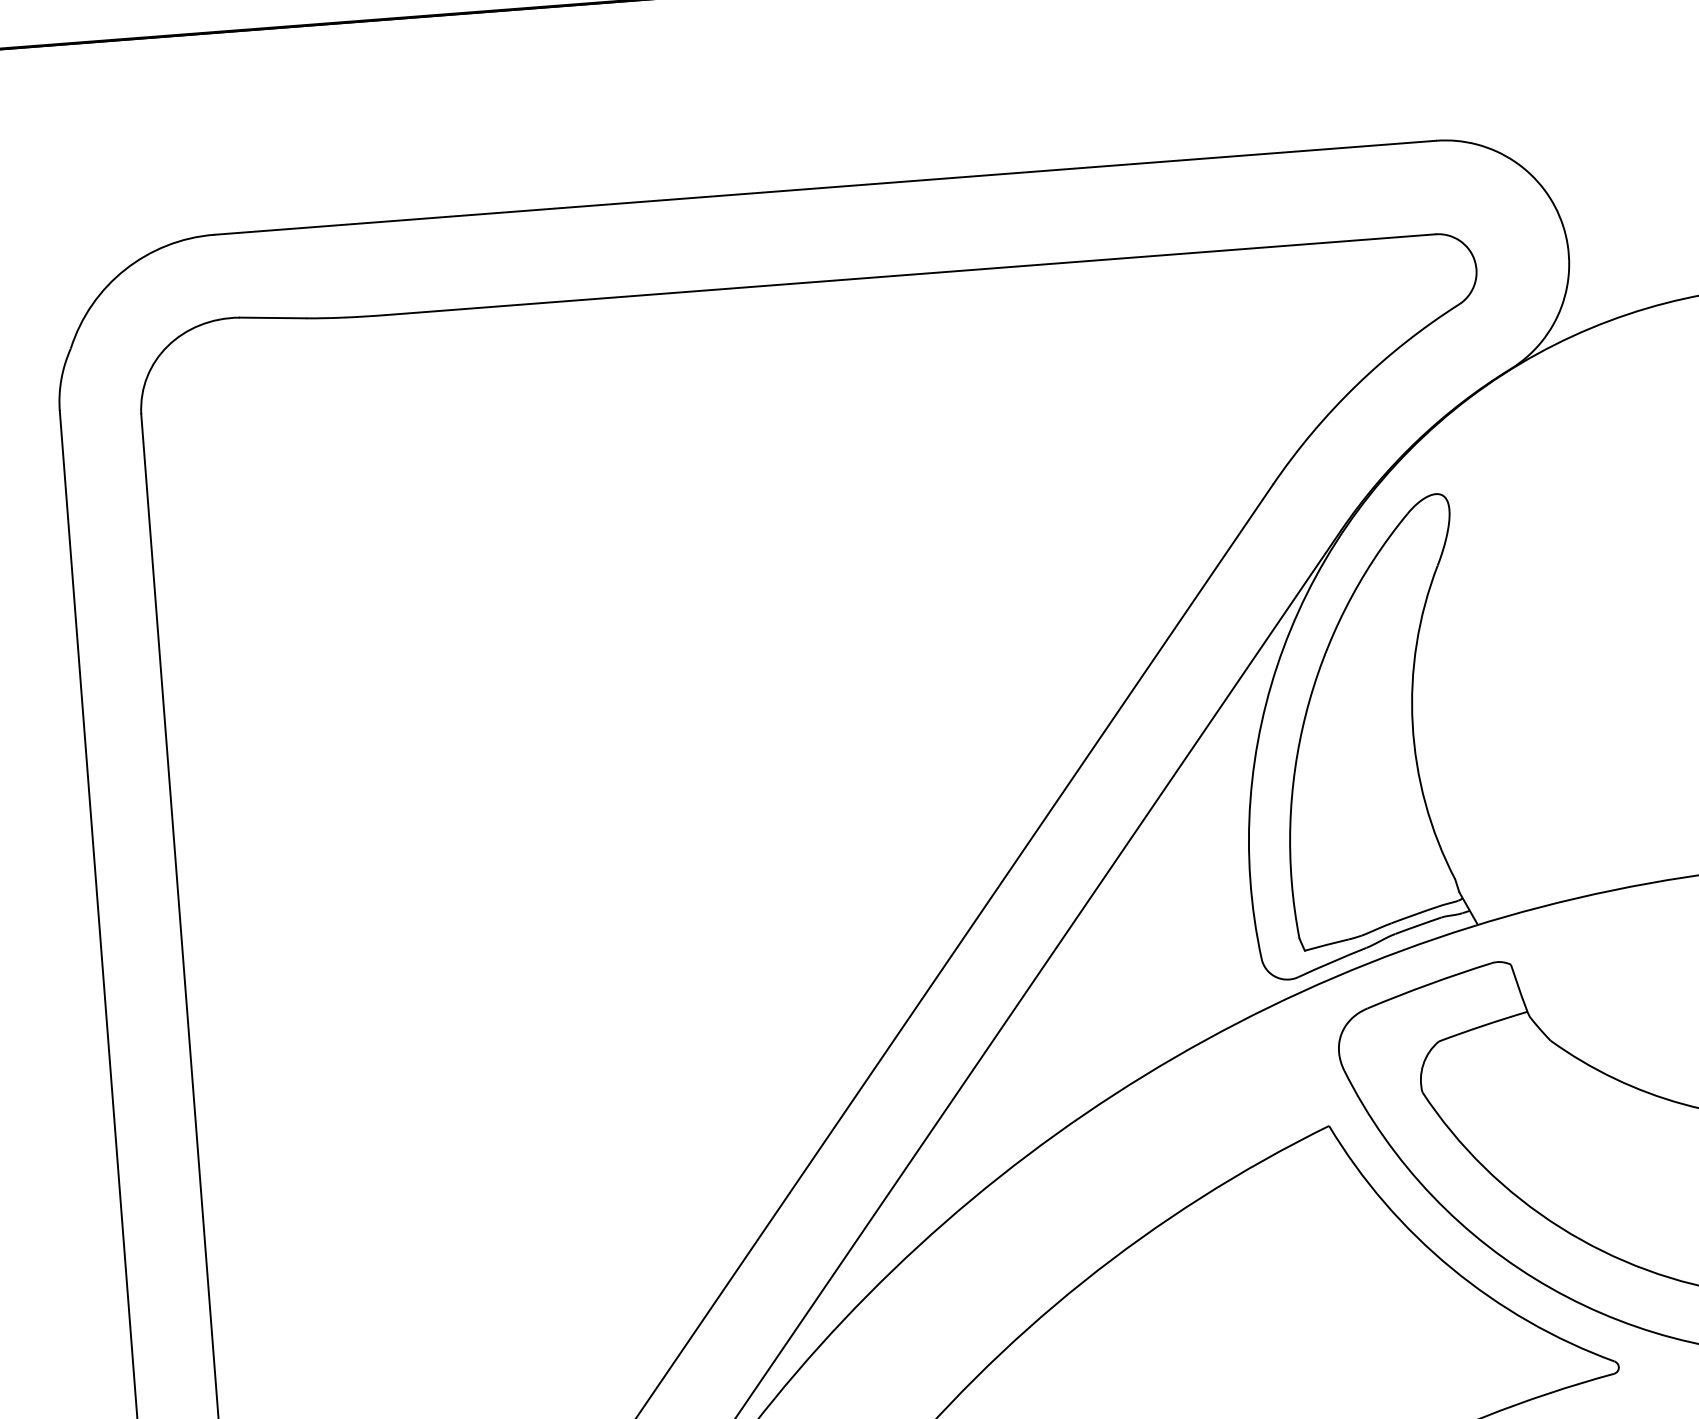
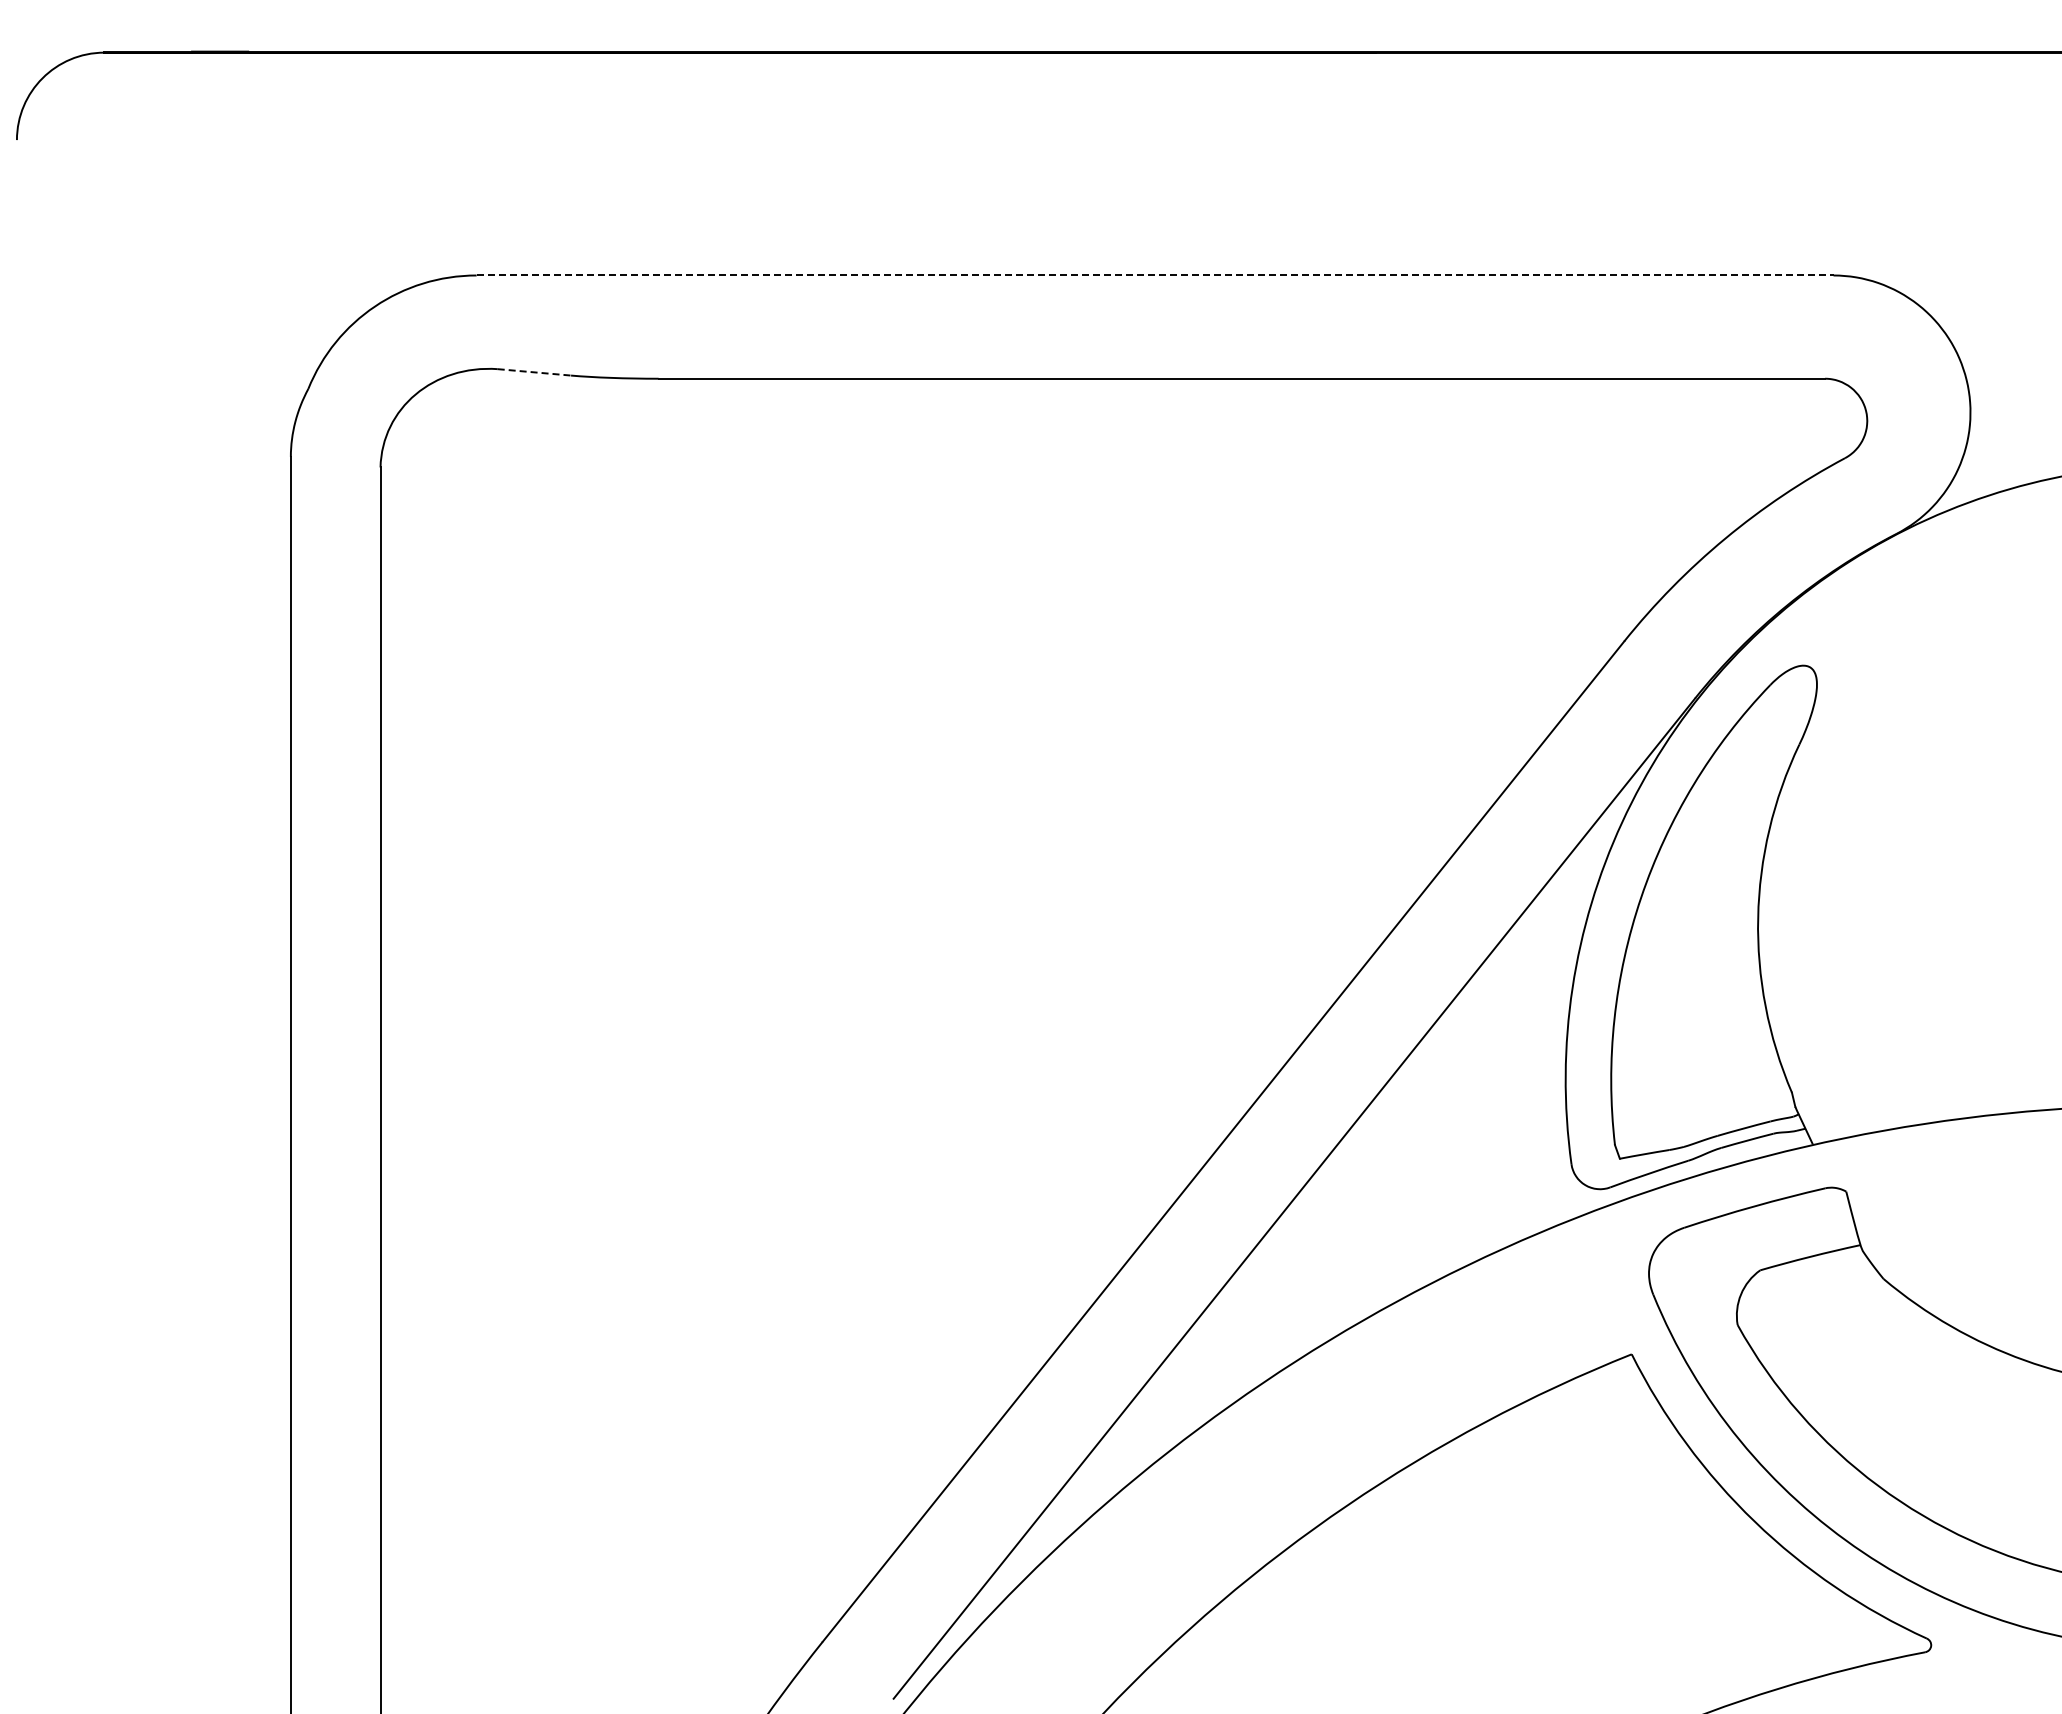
line: (825, 187) -> (1155, 275), solid -> dashed
line: (273, 318) -> (534, 372), solid -> dashed

